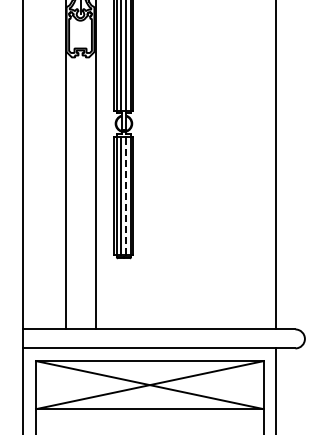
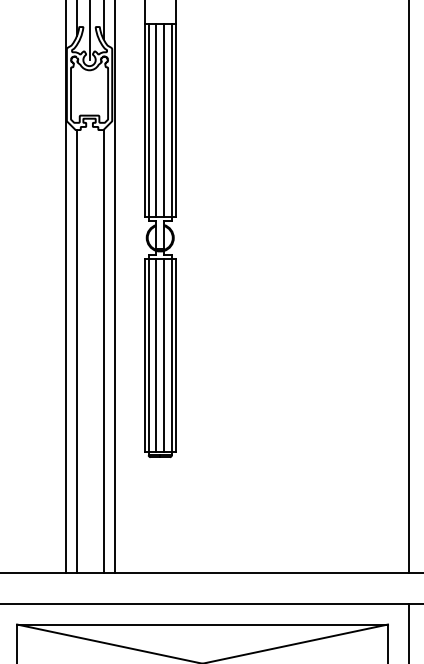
line: (72, 193) -> (76, 351), added
line: (89, 193) -> (104, 351), added
line: (126, 195) -> (164, 354), dashed -> solid

